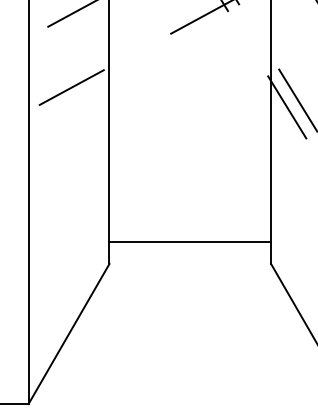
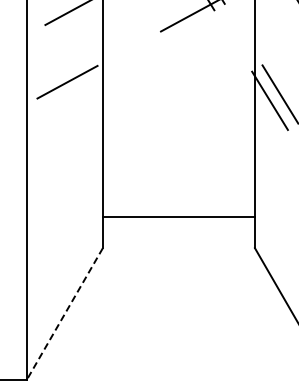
line: (189, 242) -> (178, 216), moved
line: (68, 334) -> (64, 314), solid -> dashed

